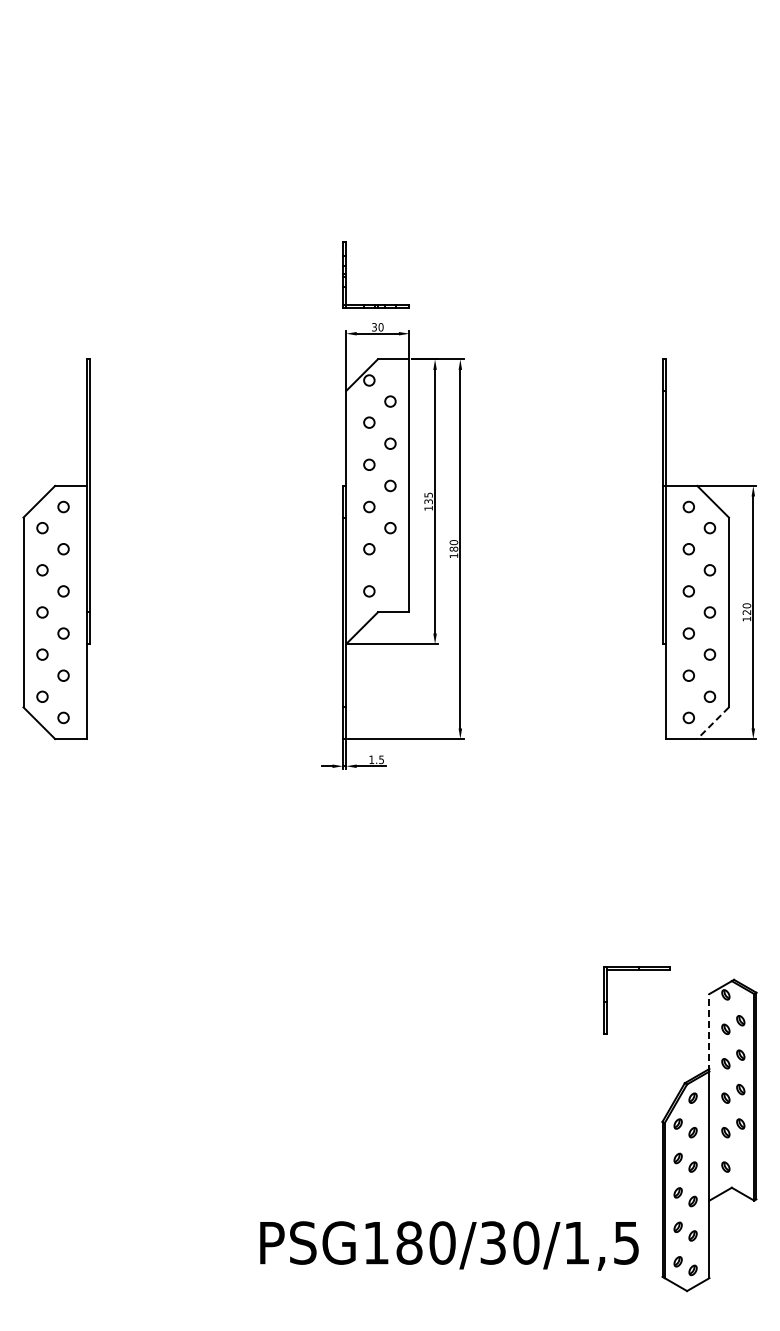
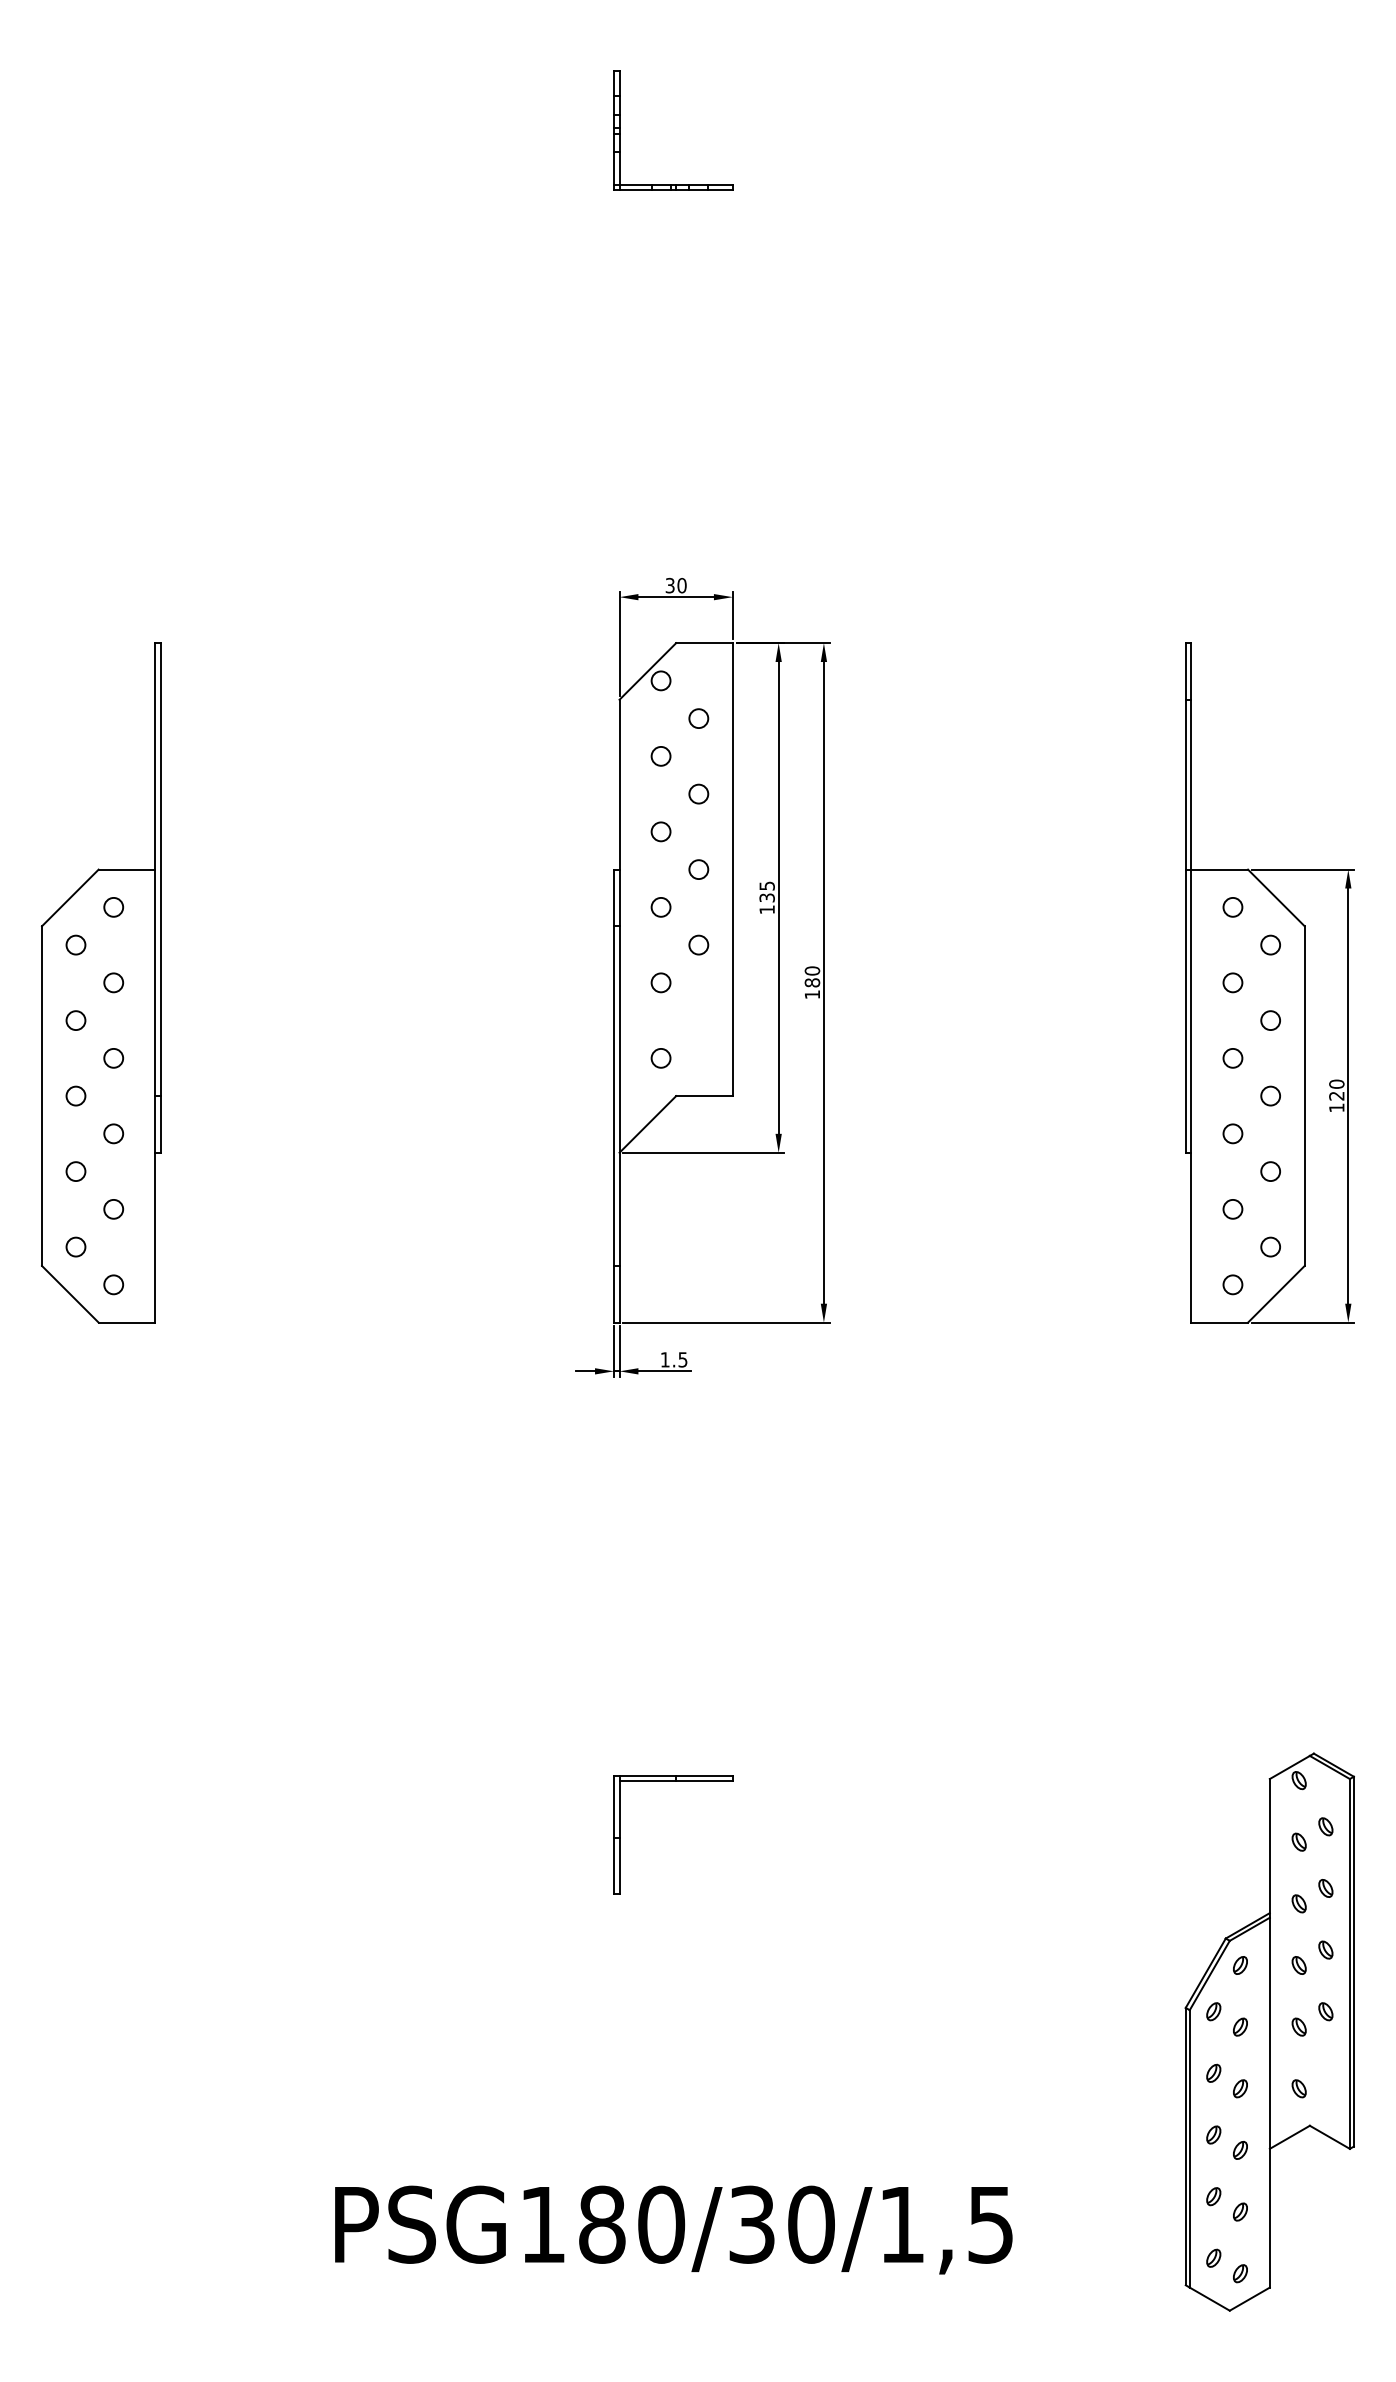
part: (346, 274) -> (620, 129), moved
line: (712, 723) -> (1275, 1294), dashed -> solid
part: (607, 1000) -> (620, 1835), moved
line: (709, 1032) -> (1269, 1847), dashed -> solid
text: (449, 1245) -> (673, 2229), moved

